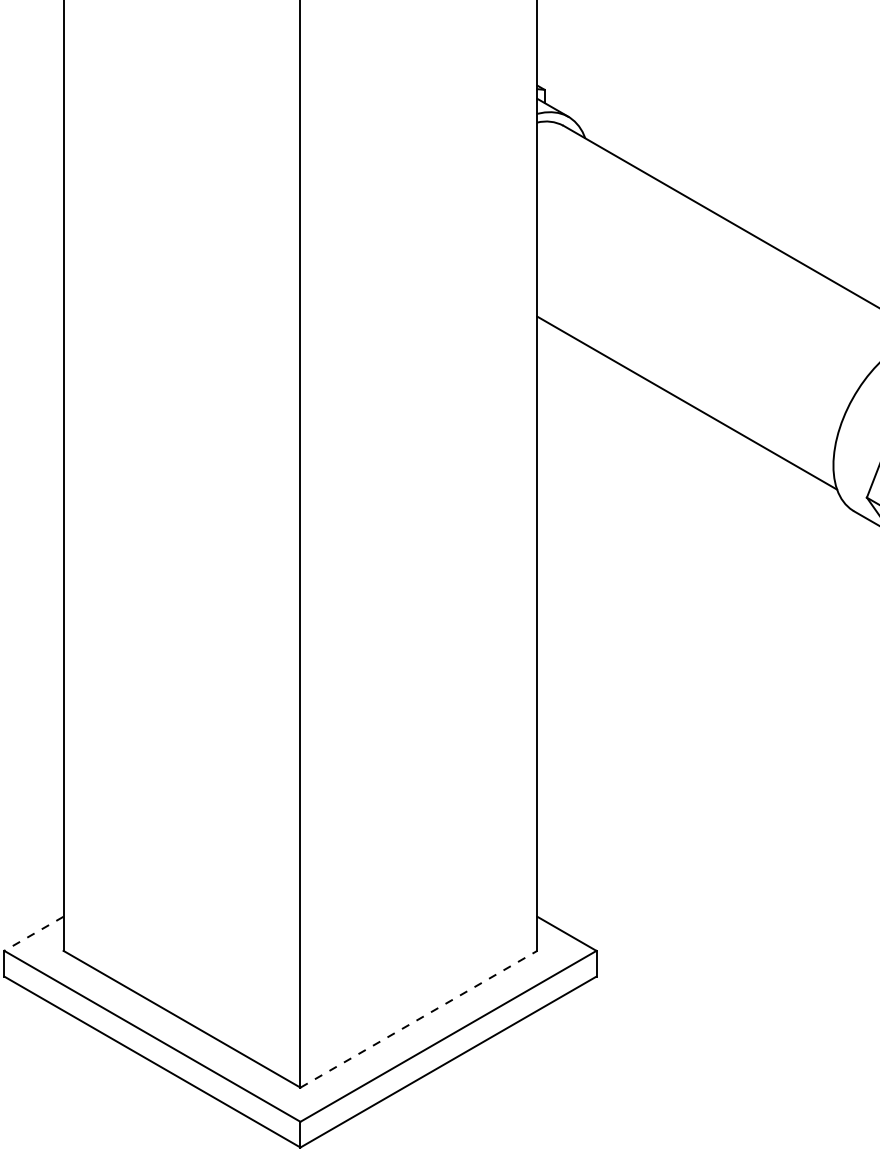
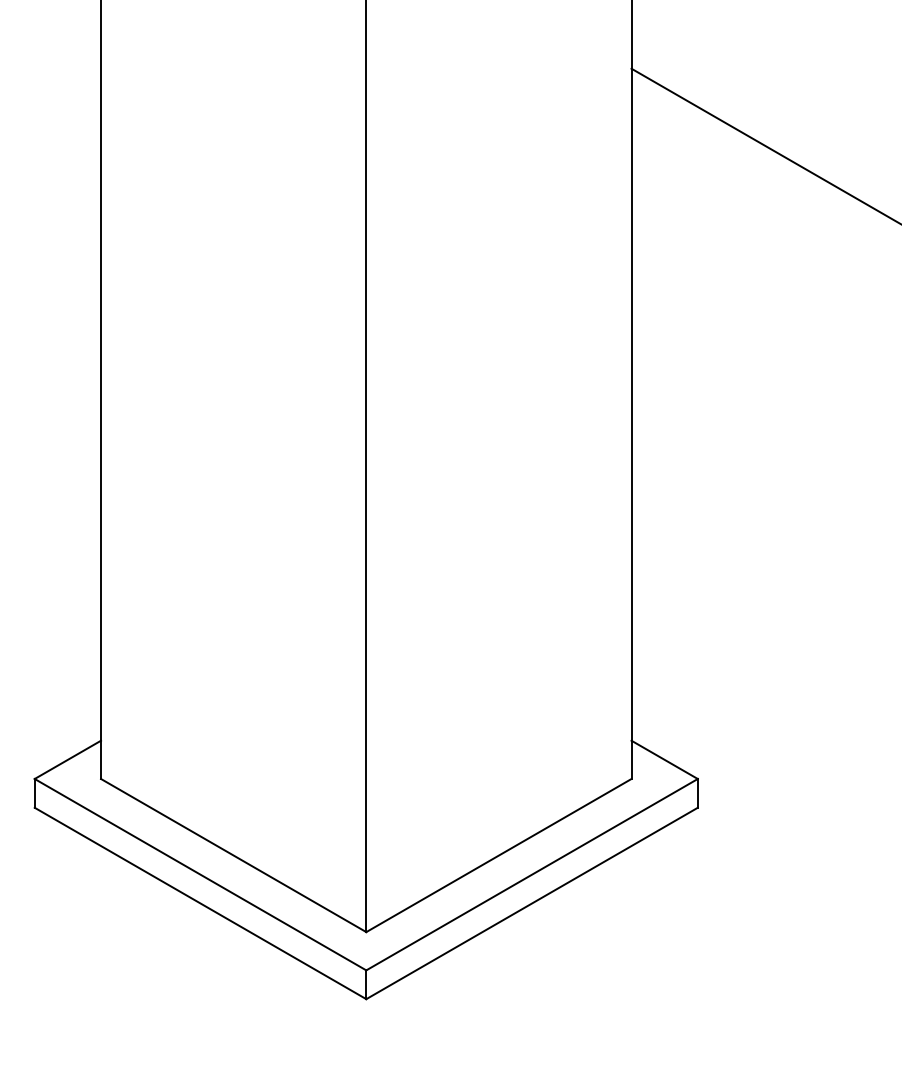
line: (33, 934) -> (67, 760), dashed -> solid
line: (418, 1019) -> (498, 855), dashed -> solid

